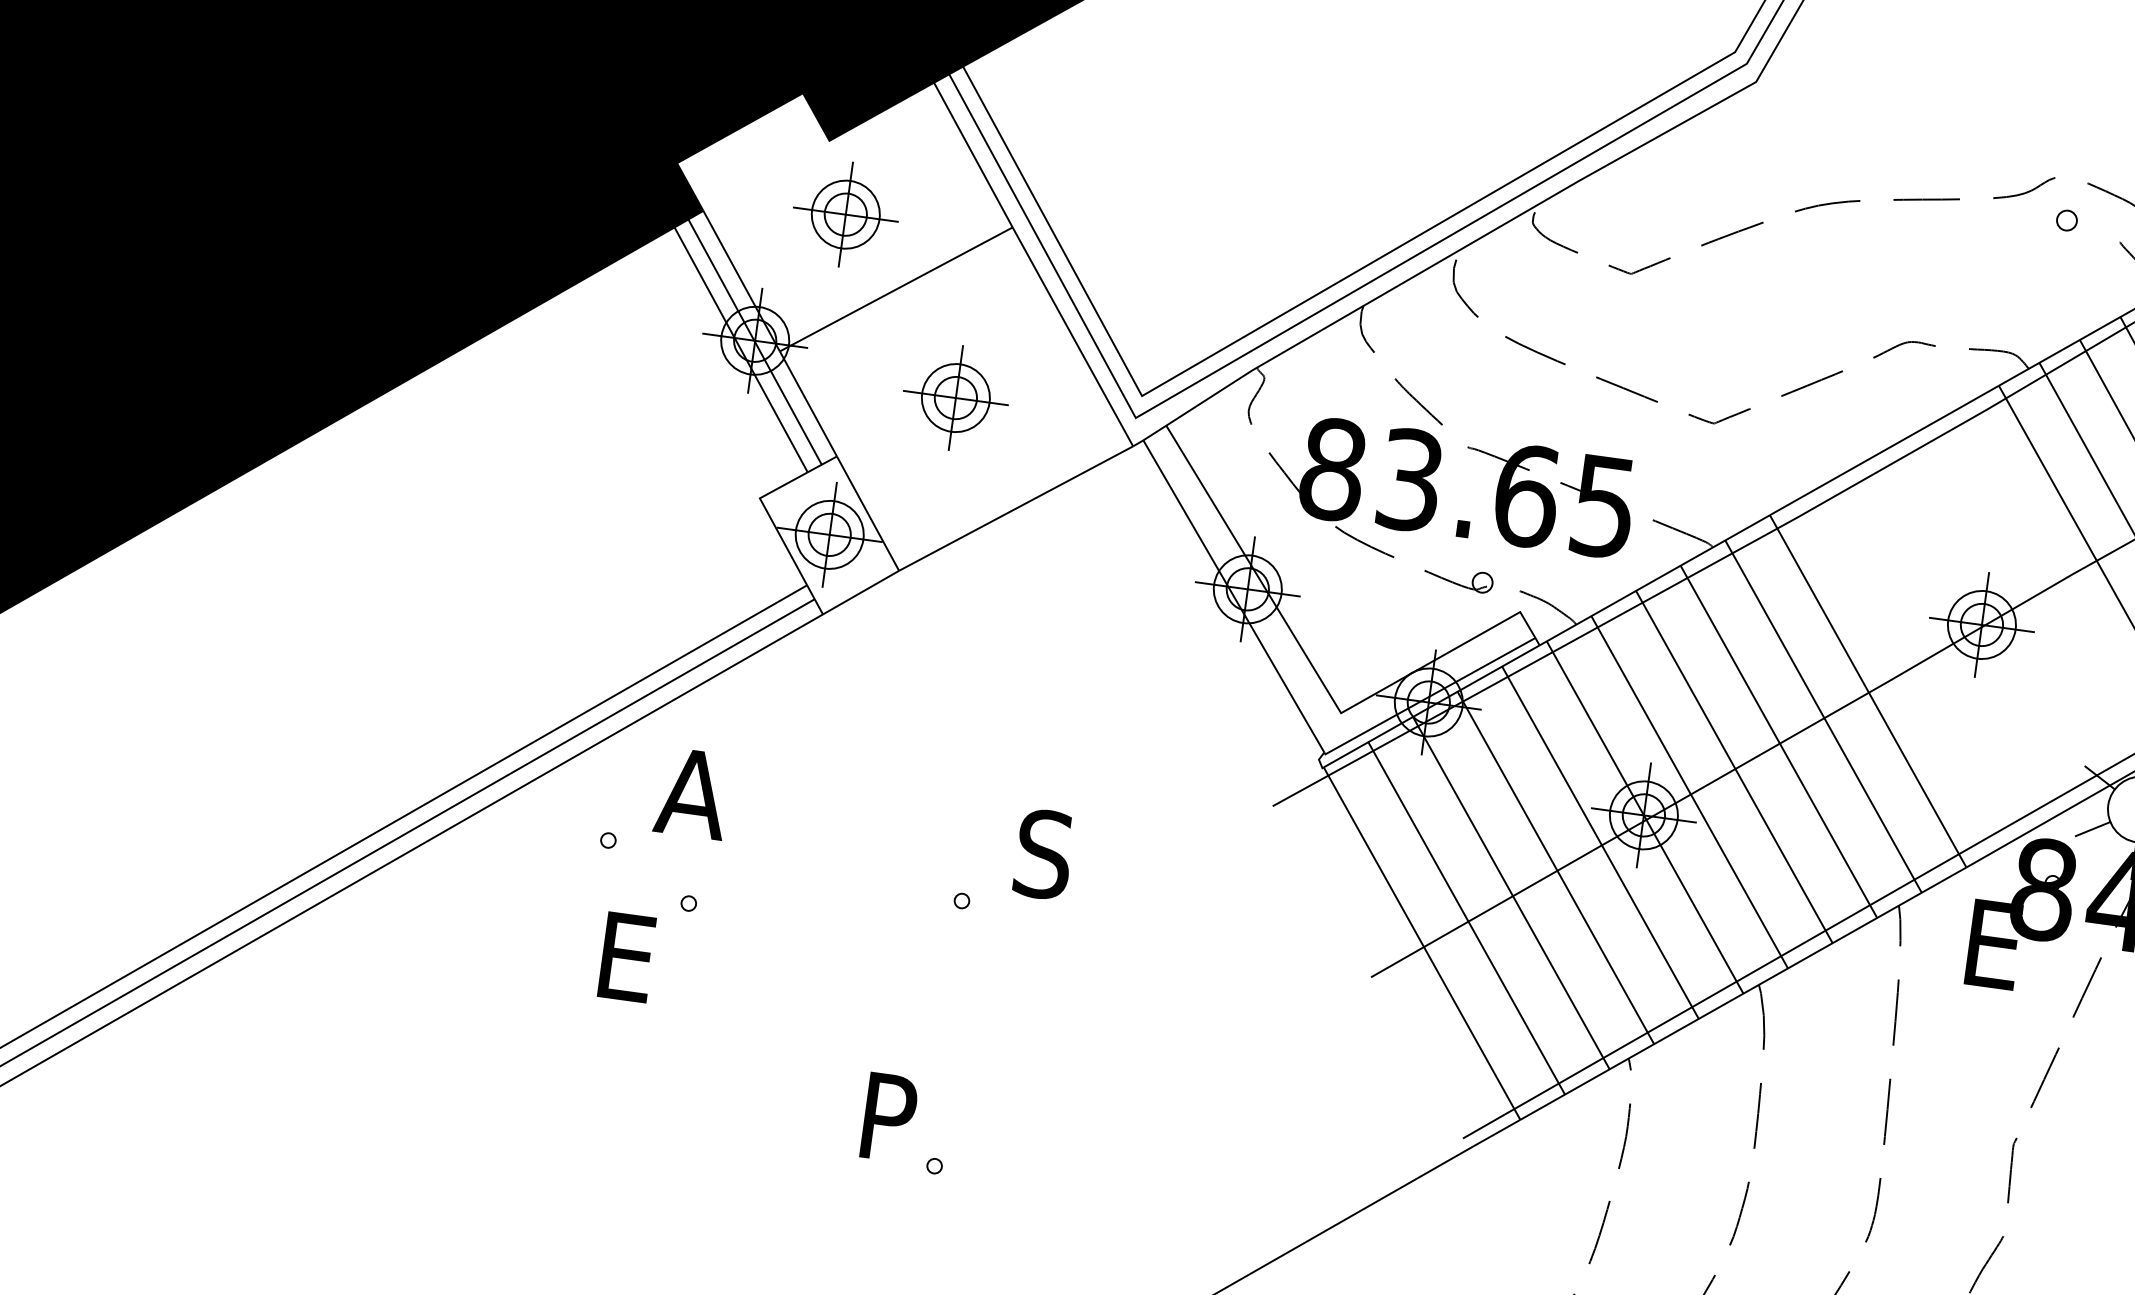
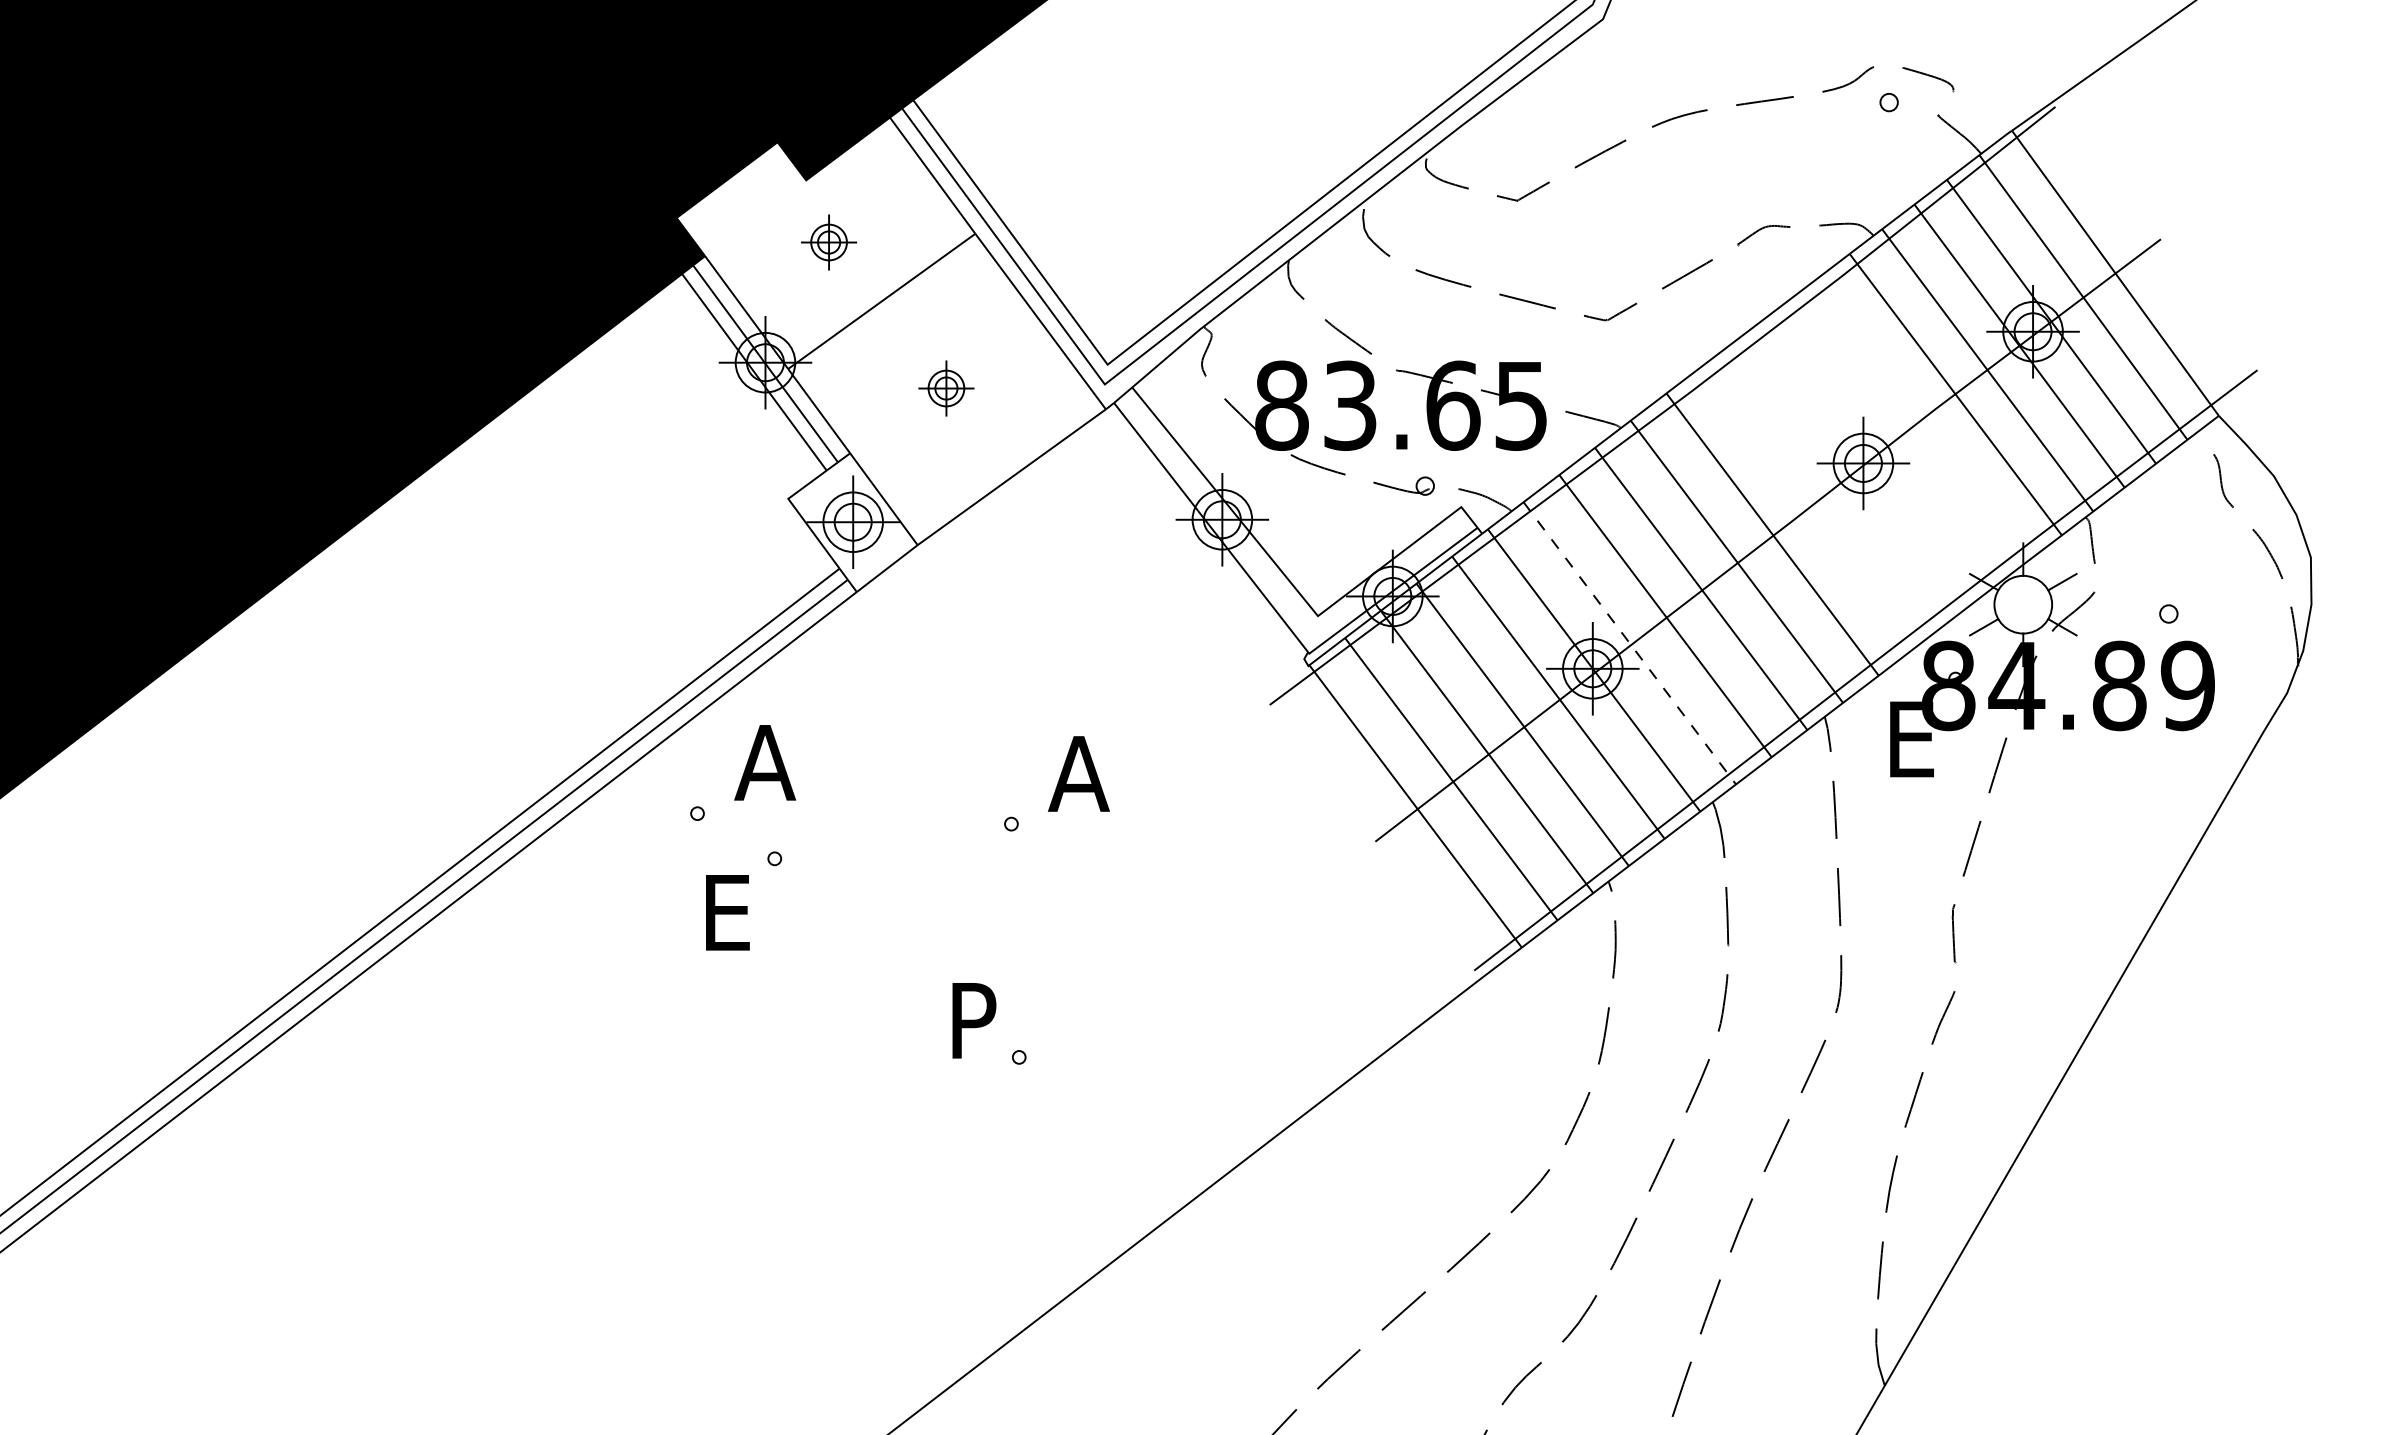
part: (845, 214) -> (828, 242), size x0.6
part: (956, 398) -> (946, 388), size x0.6
line: (1689, 792) -> (1629, 643), solid -> dashed
text: (1045, 854) -> (1078, 773), S -> A

